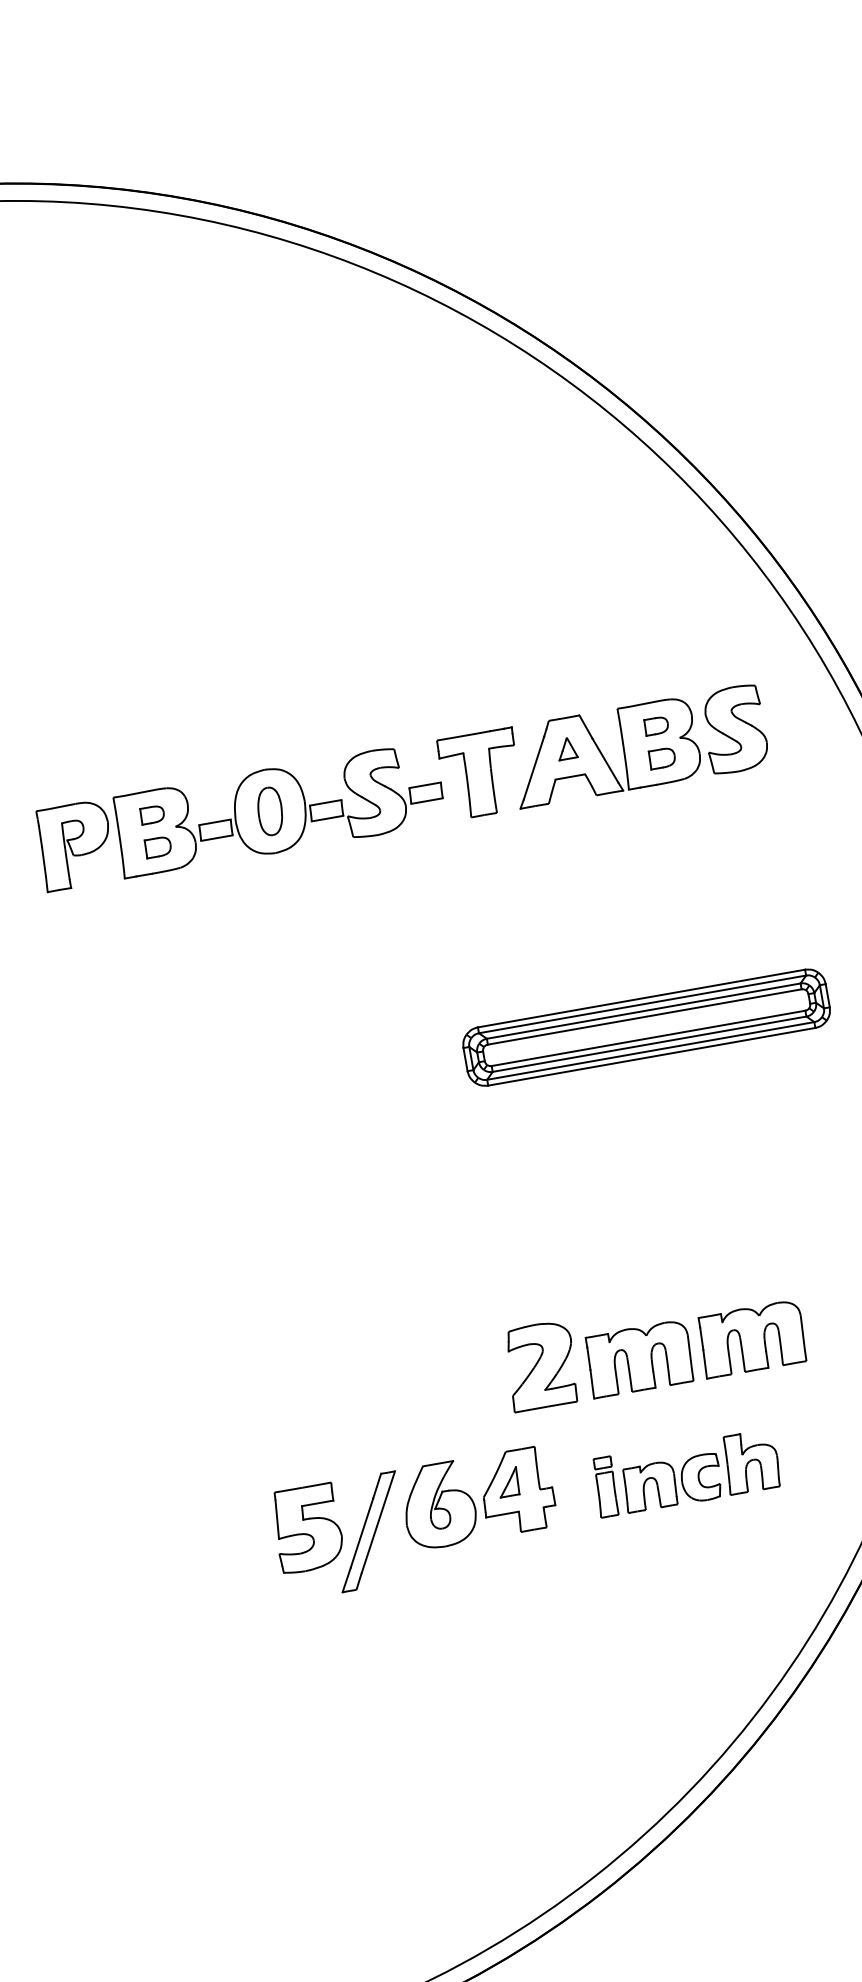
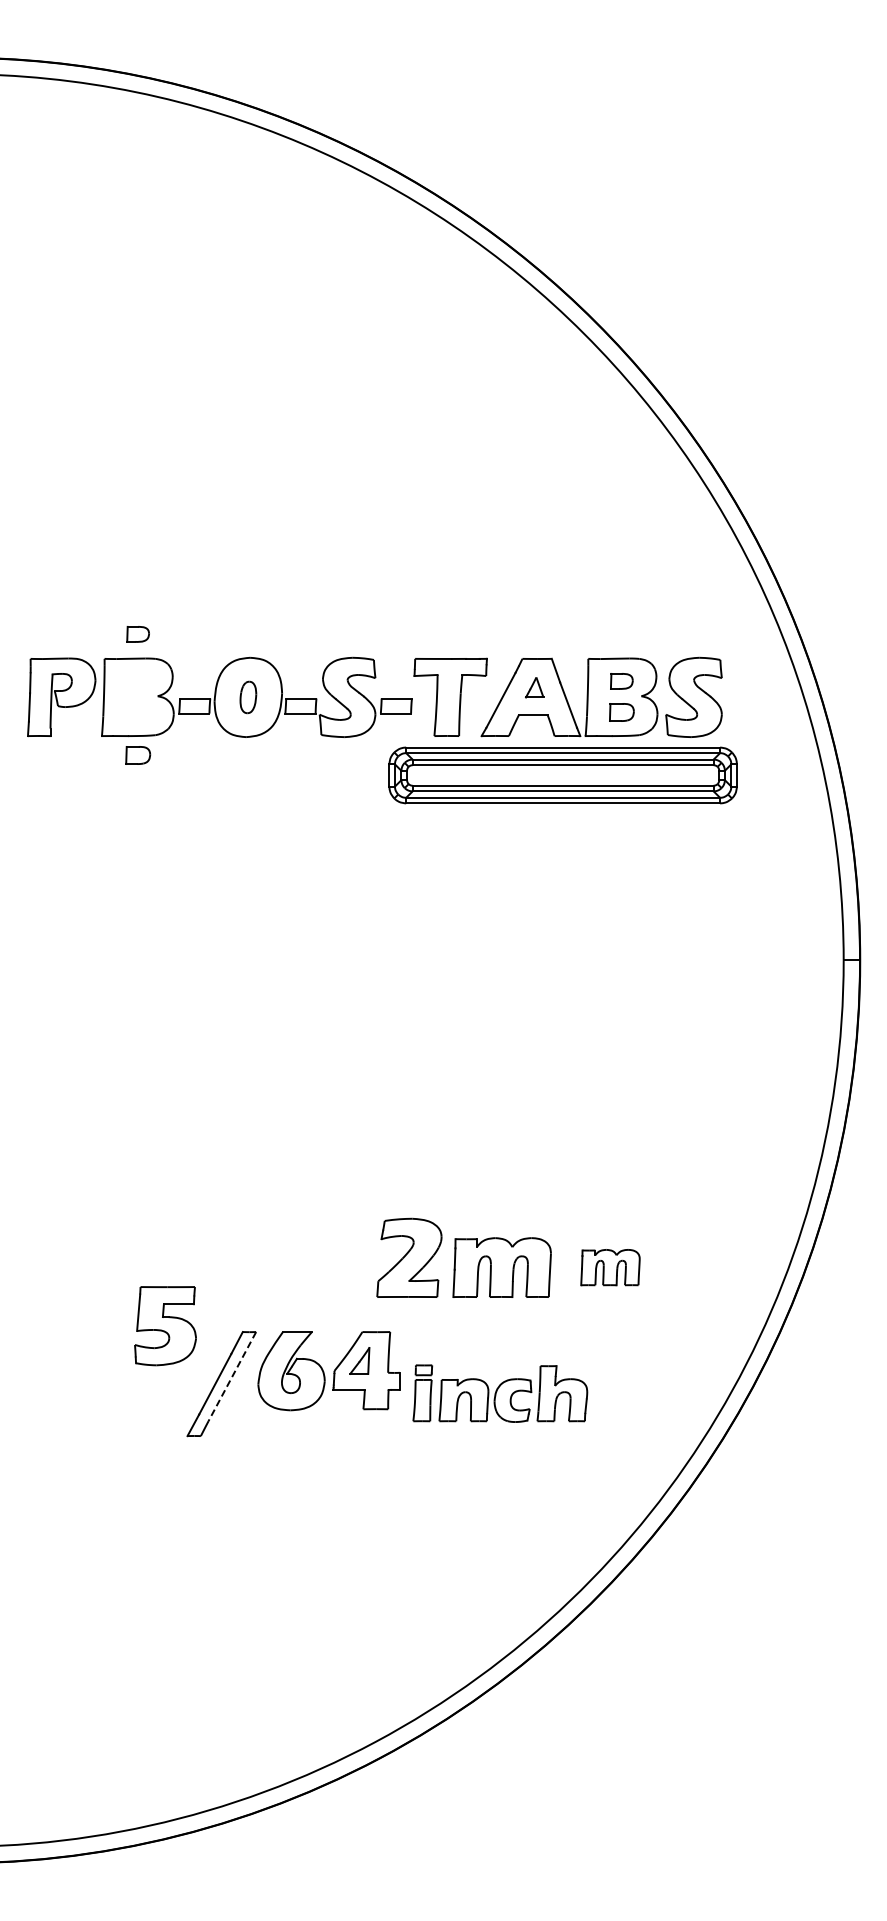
part: (270, 811) -> (248, 697), size x0.7
part: (151, 815) -> (137, 634), moved
part: (158, 847) -> (138, 755), moved
part: (645, 1027) -> (562, 775), moved
part: (752, 1338) -> (610, 1267), size x0.6
part: (686, 1472) -> (500, 1393), moved
line: (378, 1523) -> (232, 1377), solid -> dashed
part: (307, 1529) -> (165, 1326), moved

